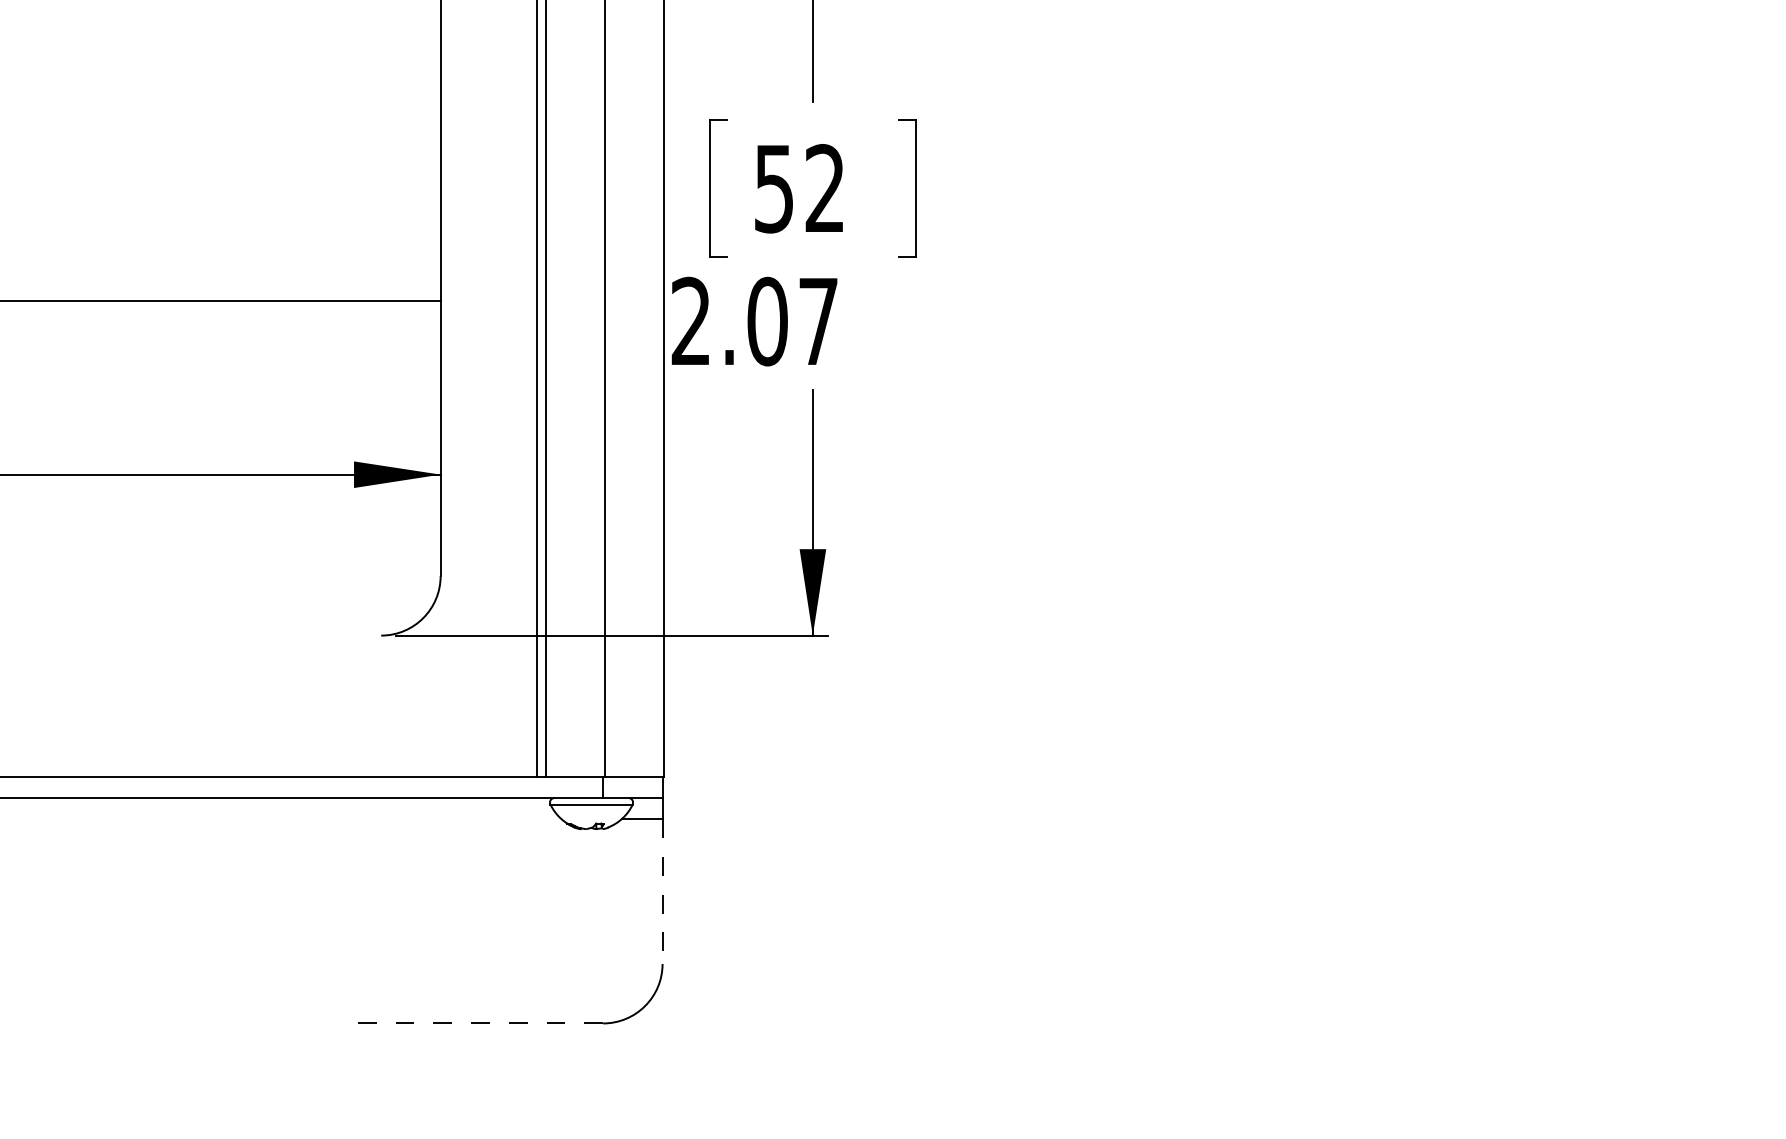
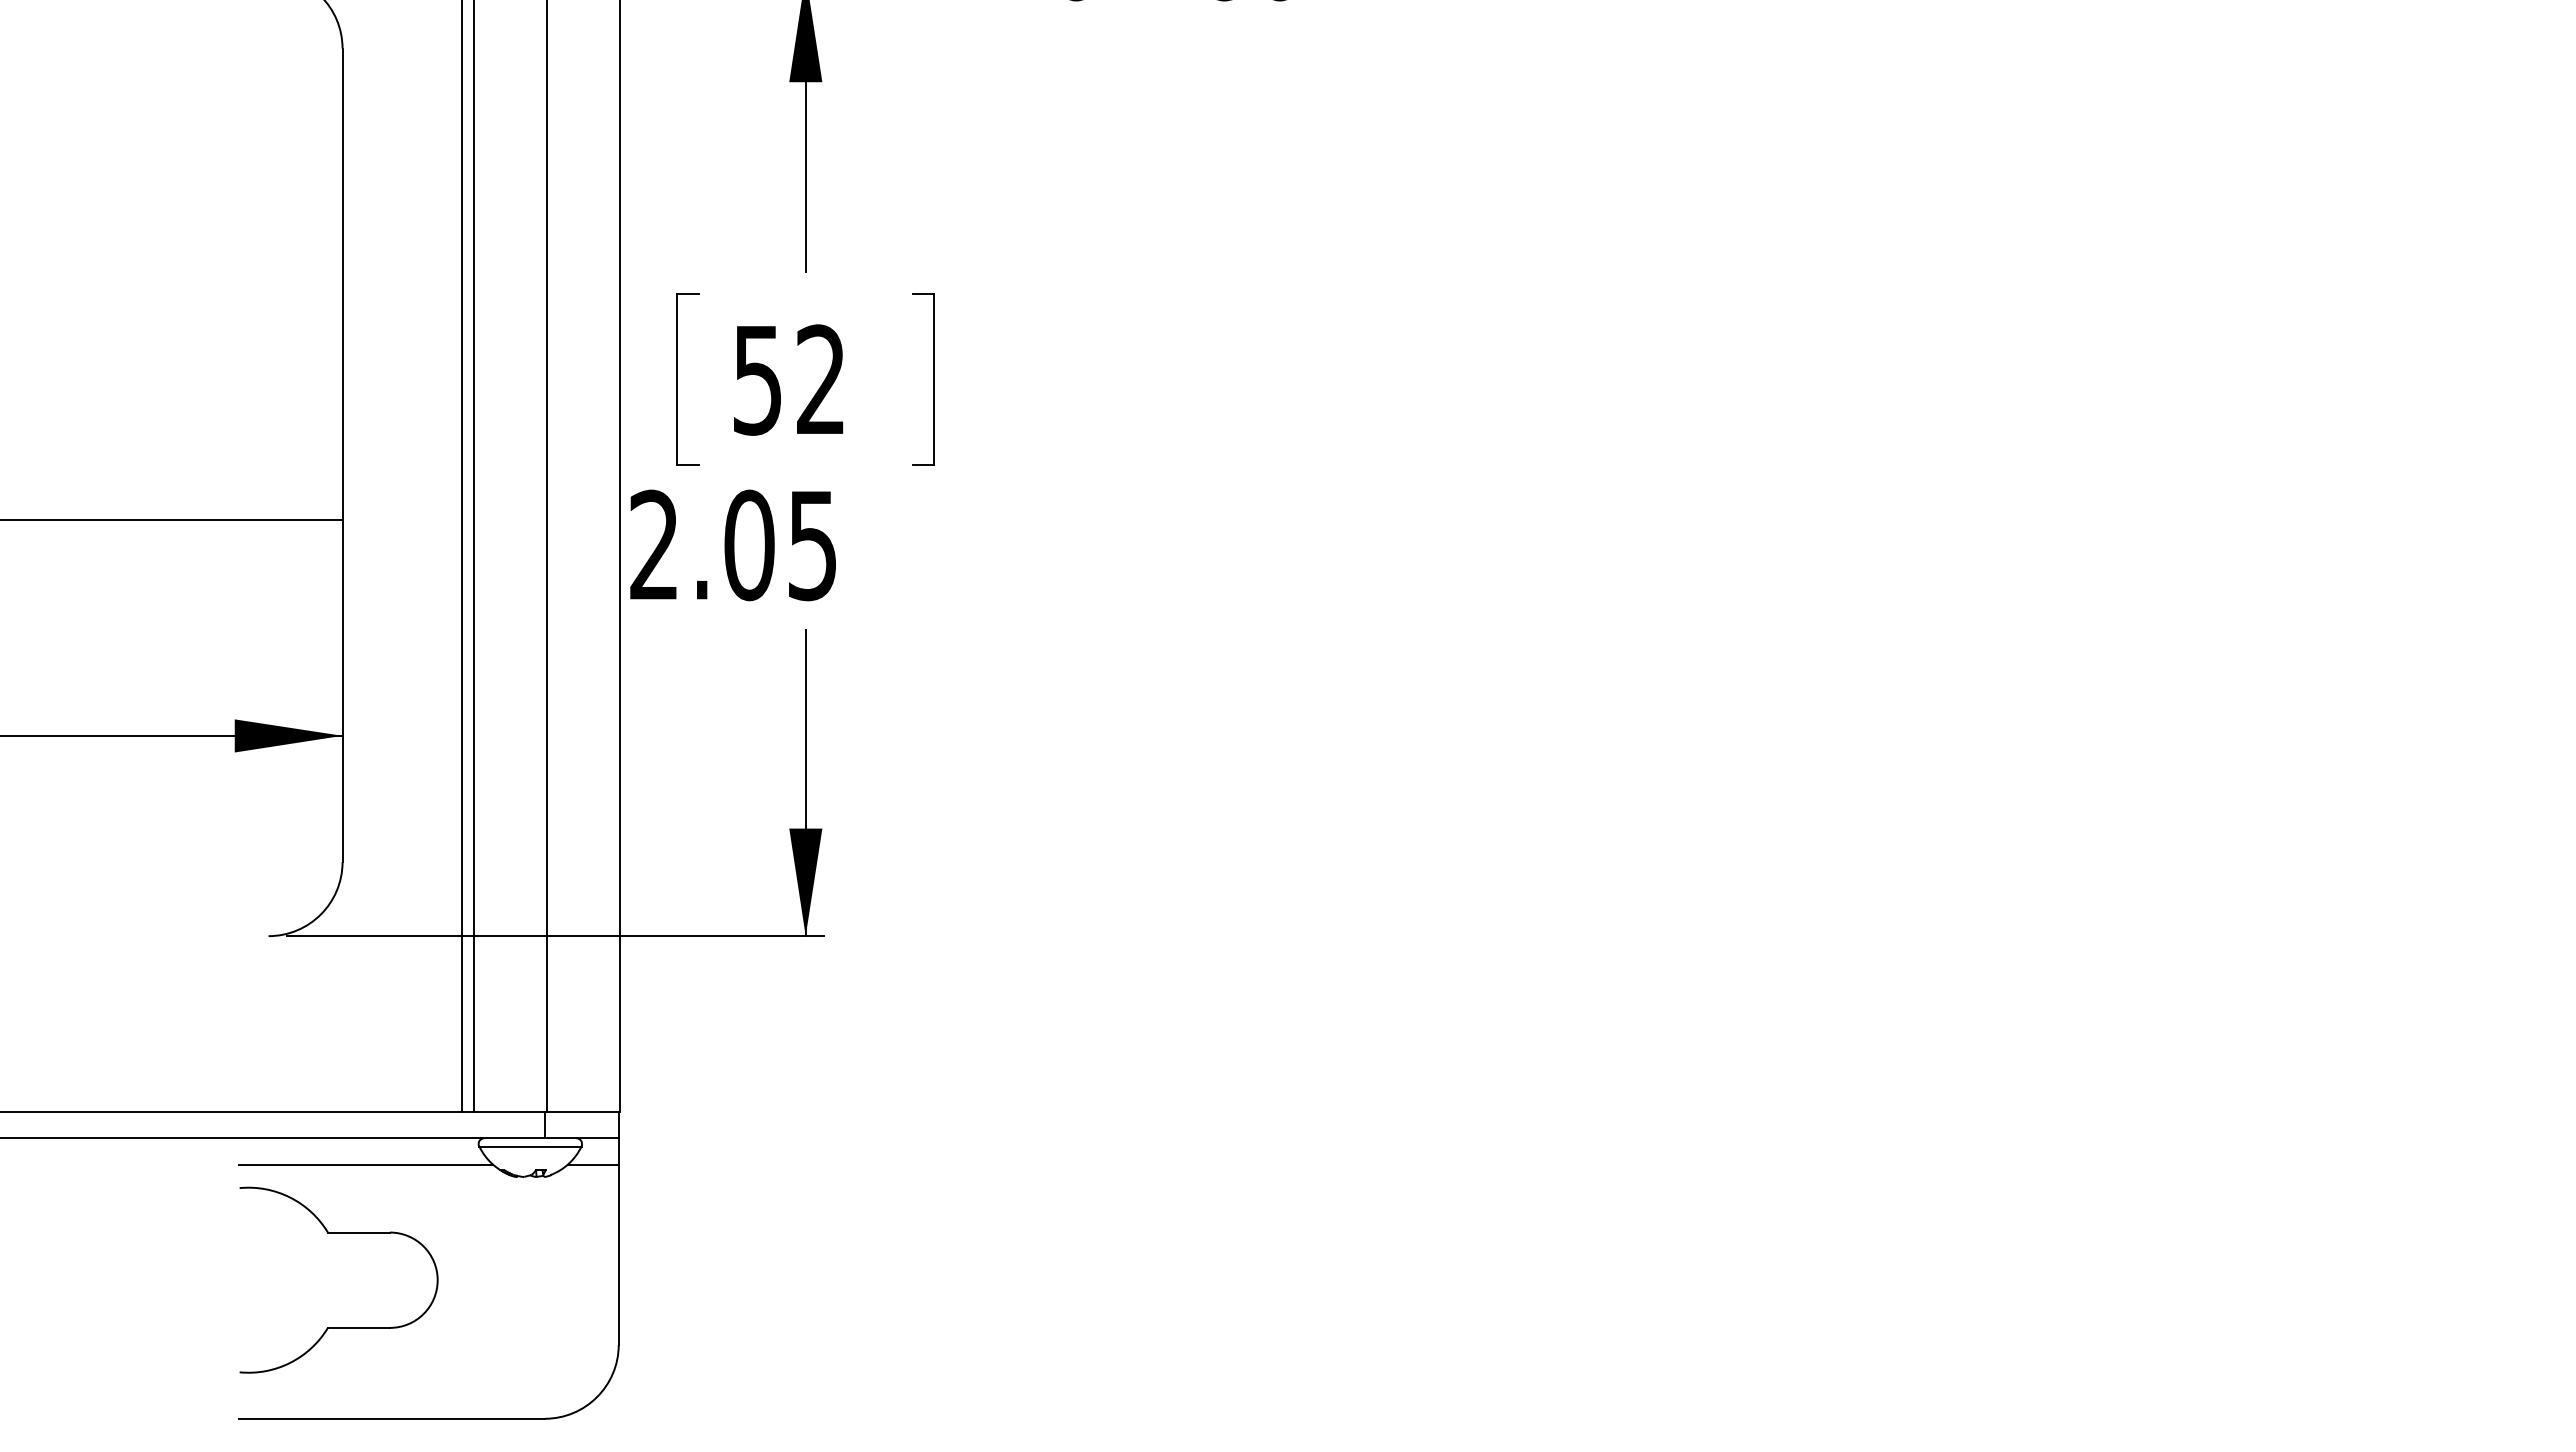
text: (818, 322) -> (812, 546), 2.07 -> 2.05
line: (459, 819) -> (365, 1164), added
part: (437, 874) -> (338, 1233), added
line: (662, 892) -> (618, 1255), dashed -> solid
line: (480, 1023) -> (392, 1418), dashed -> solid

